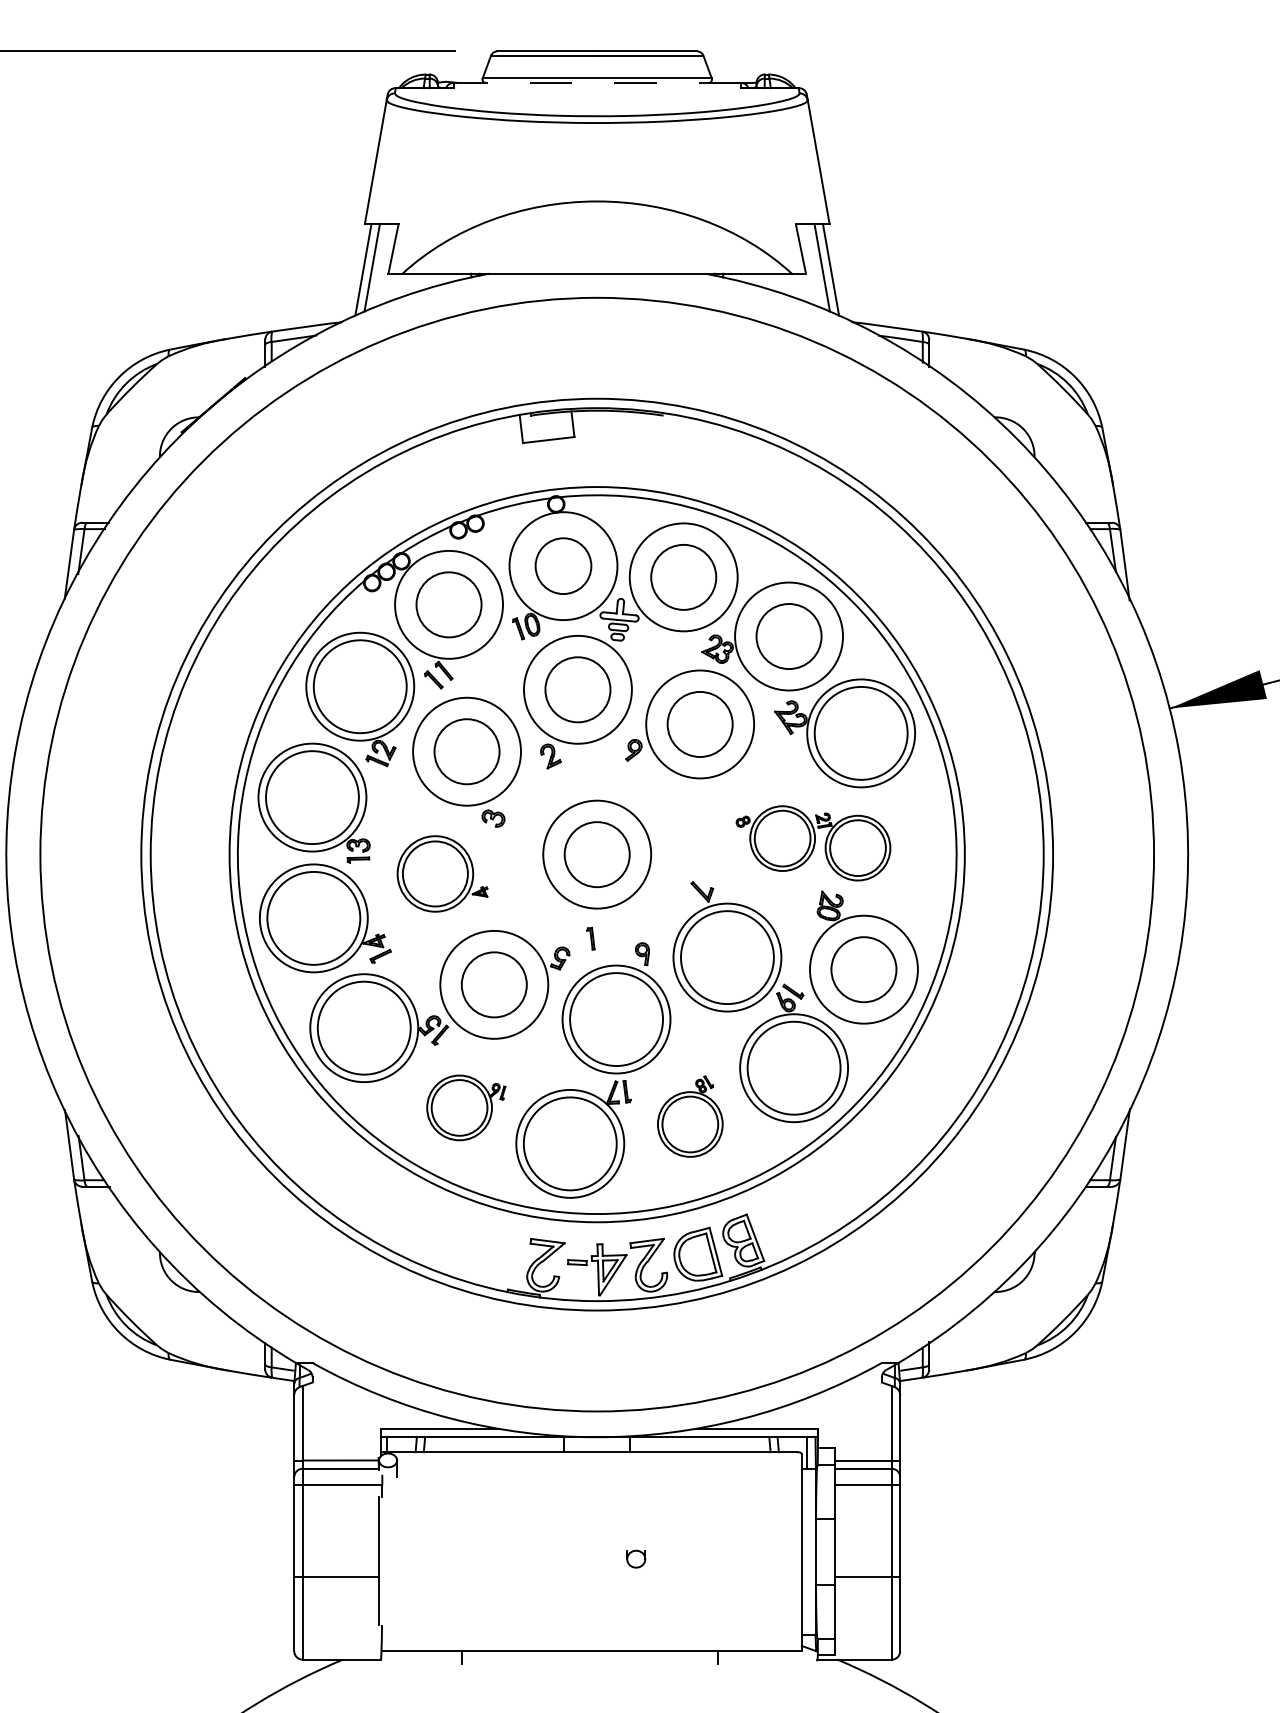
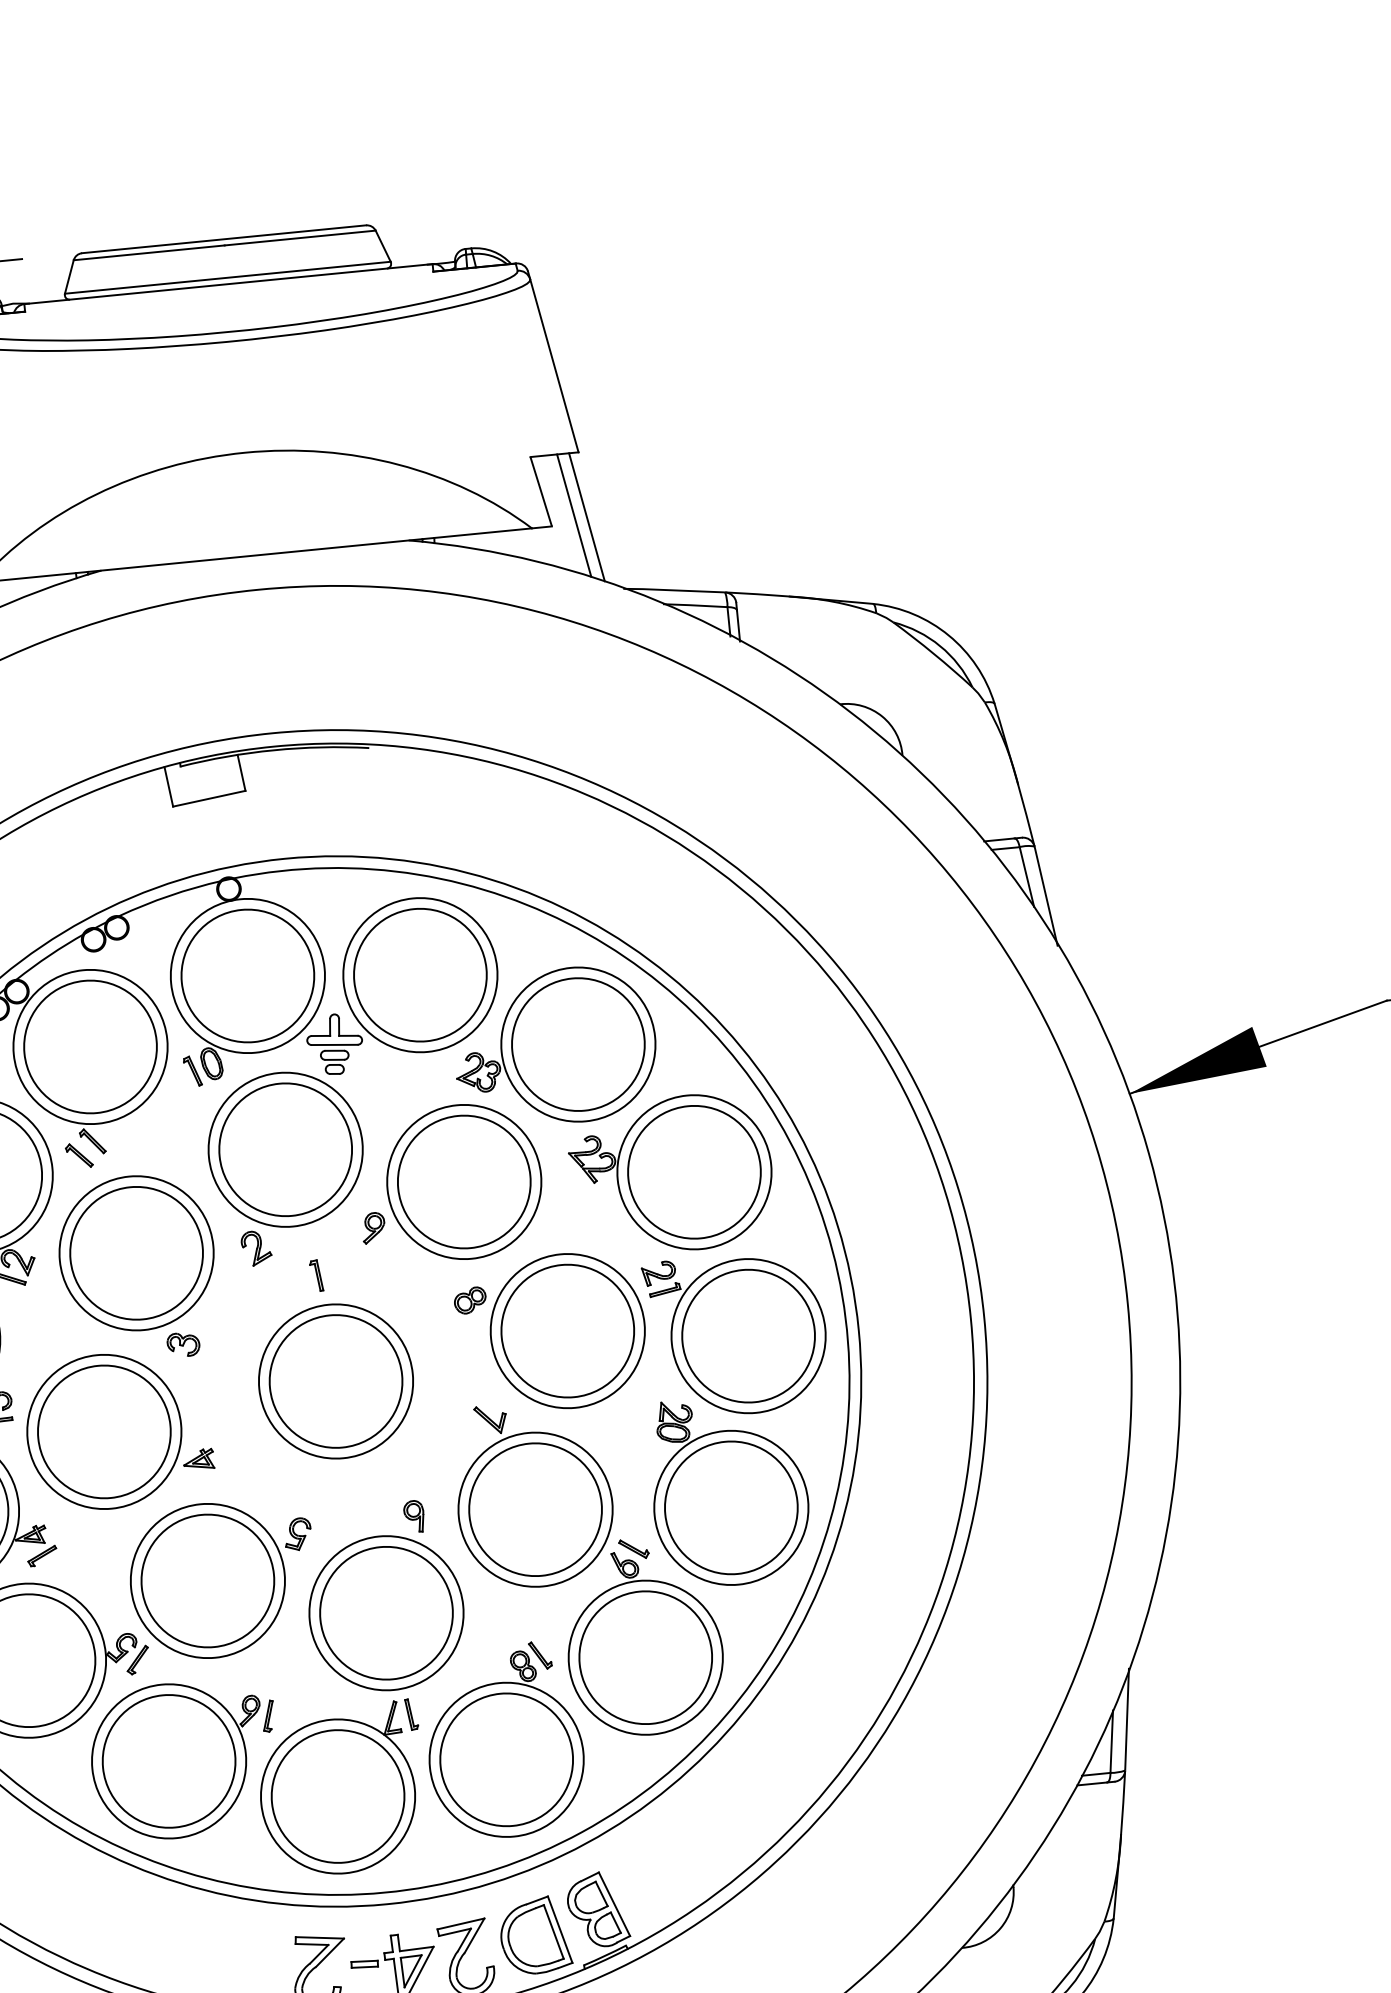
line: (597, 82) -> (228, 283), dashed -> solid
circle: (563, 565) -> (247, 975), size x1.67
circle: (683, 576) -> (419, 973), size x1.43
circle: (448, 604) -> (89, 1046), size x1.43
circle: (788, 636) -> (577, 1044), size x1.43
circle: (577, 689) -> (284, 1149), size x1.43
circle: (699, 724) -> (463, 1182), size x1.43
circle: (466, 751) -> (135, 1253), size x1.43
part: (813, 843) -> (642, 1335), size x1.67
circle: (596, 854) -> (335, 1381), size x1.43
part: (442, 873) -> (118, 1429), size x1.43
part: (590, 938) -> (316, 1275), moved
circle: (863, 969) -> (730, 1507), size x1.43
circle: (493, 984) -> (206, 1580), size x1.43
part: (466, 1107) -> (185, 1759), size x1.67
part: (690, 1116) -> (505, 1740), size x1.67

